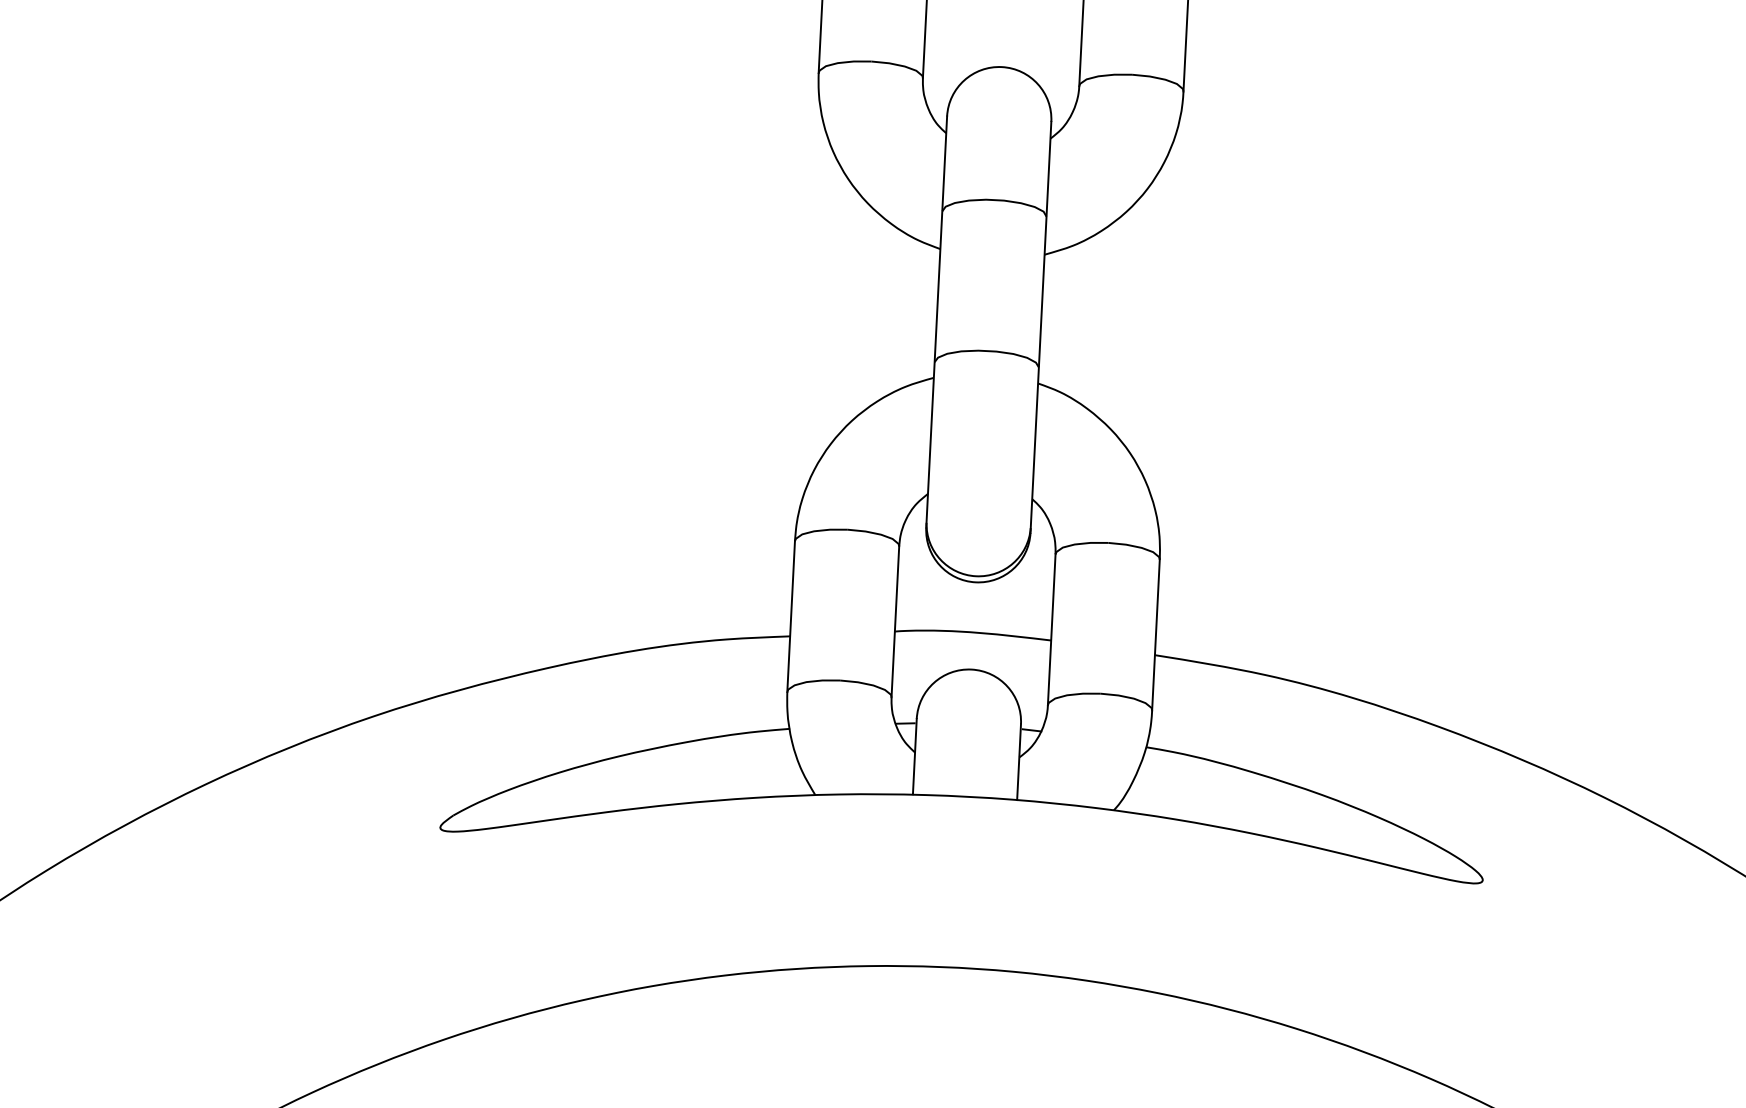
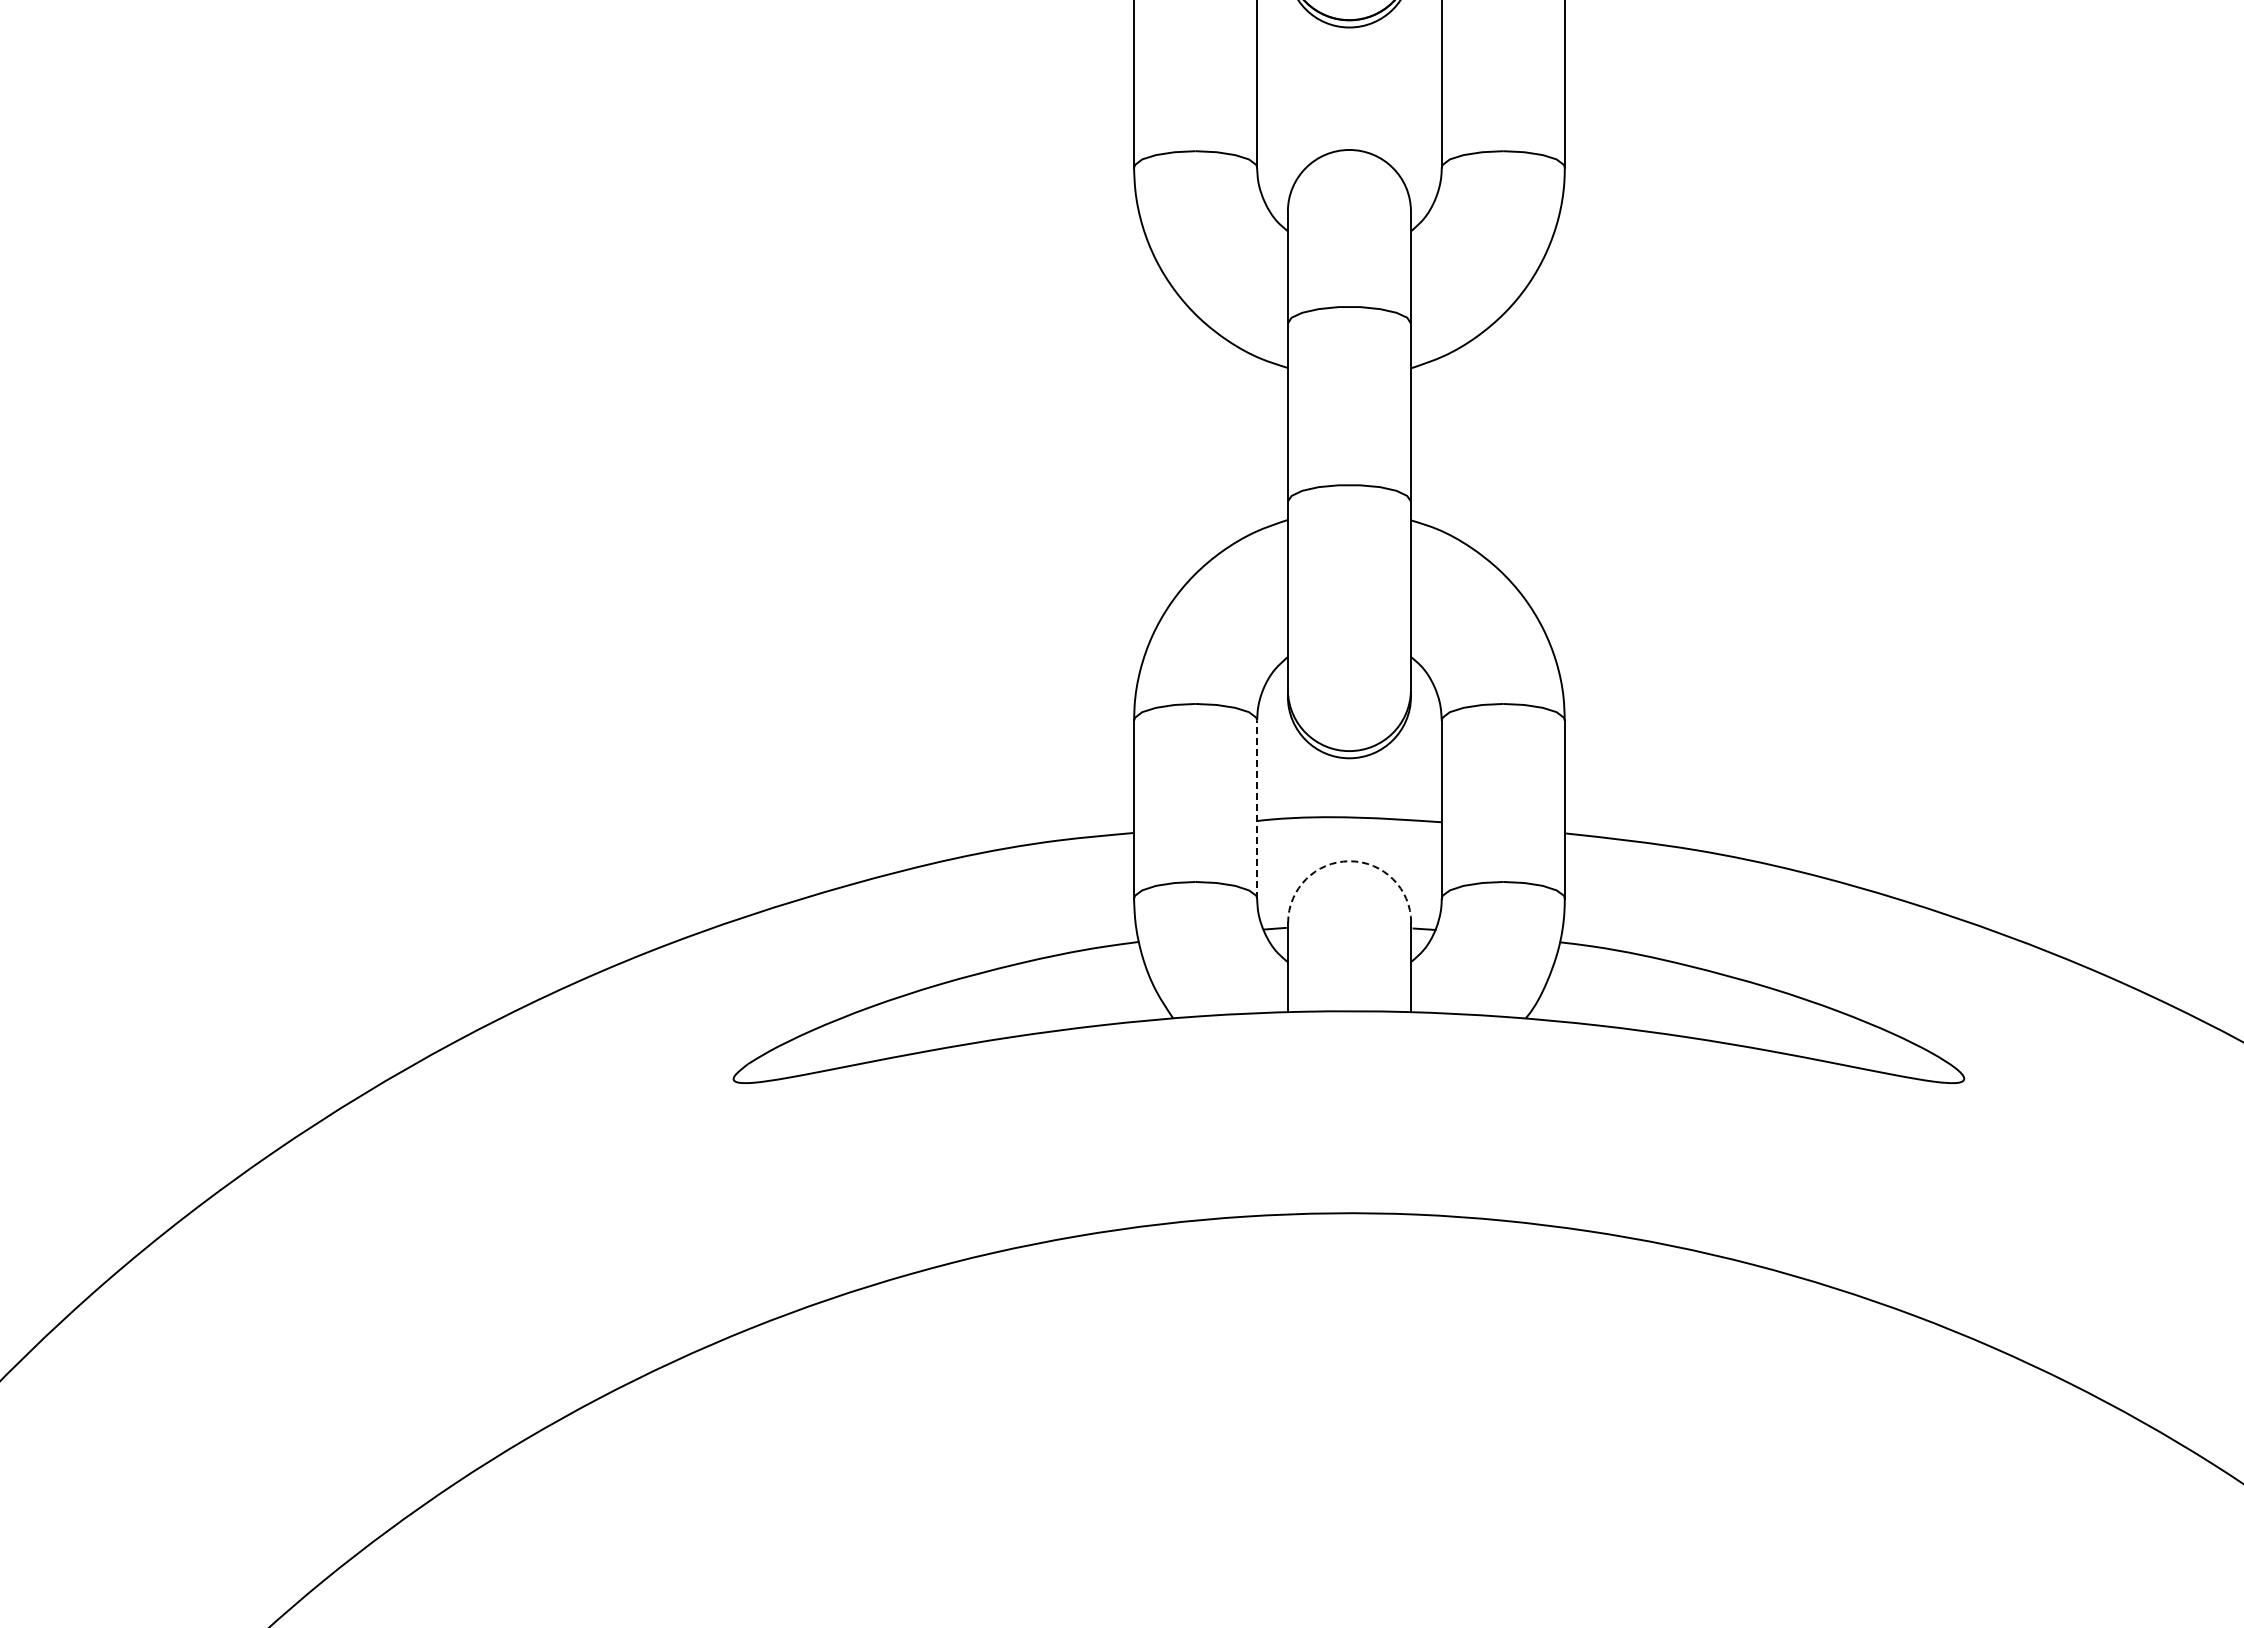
line: (895, 621) -> (1257, 809), solid -> dashed
arc: (971, 669) -> (1349, 861), solid -> dashed

